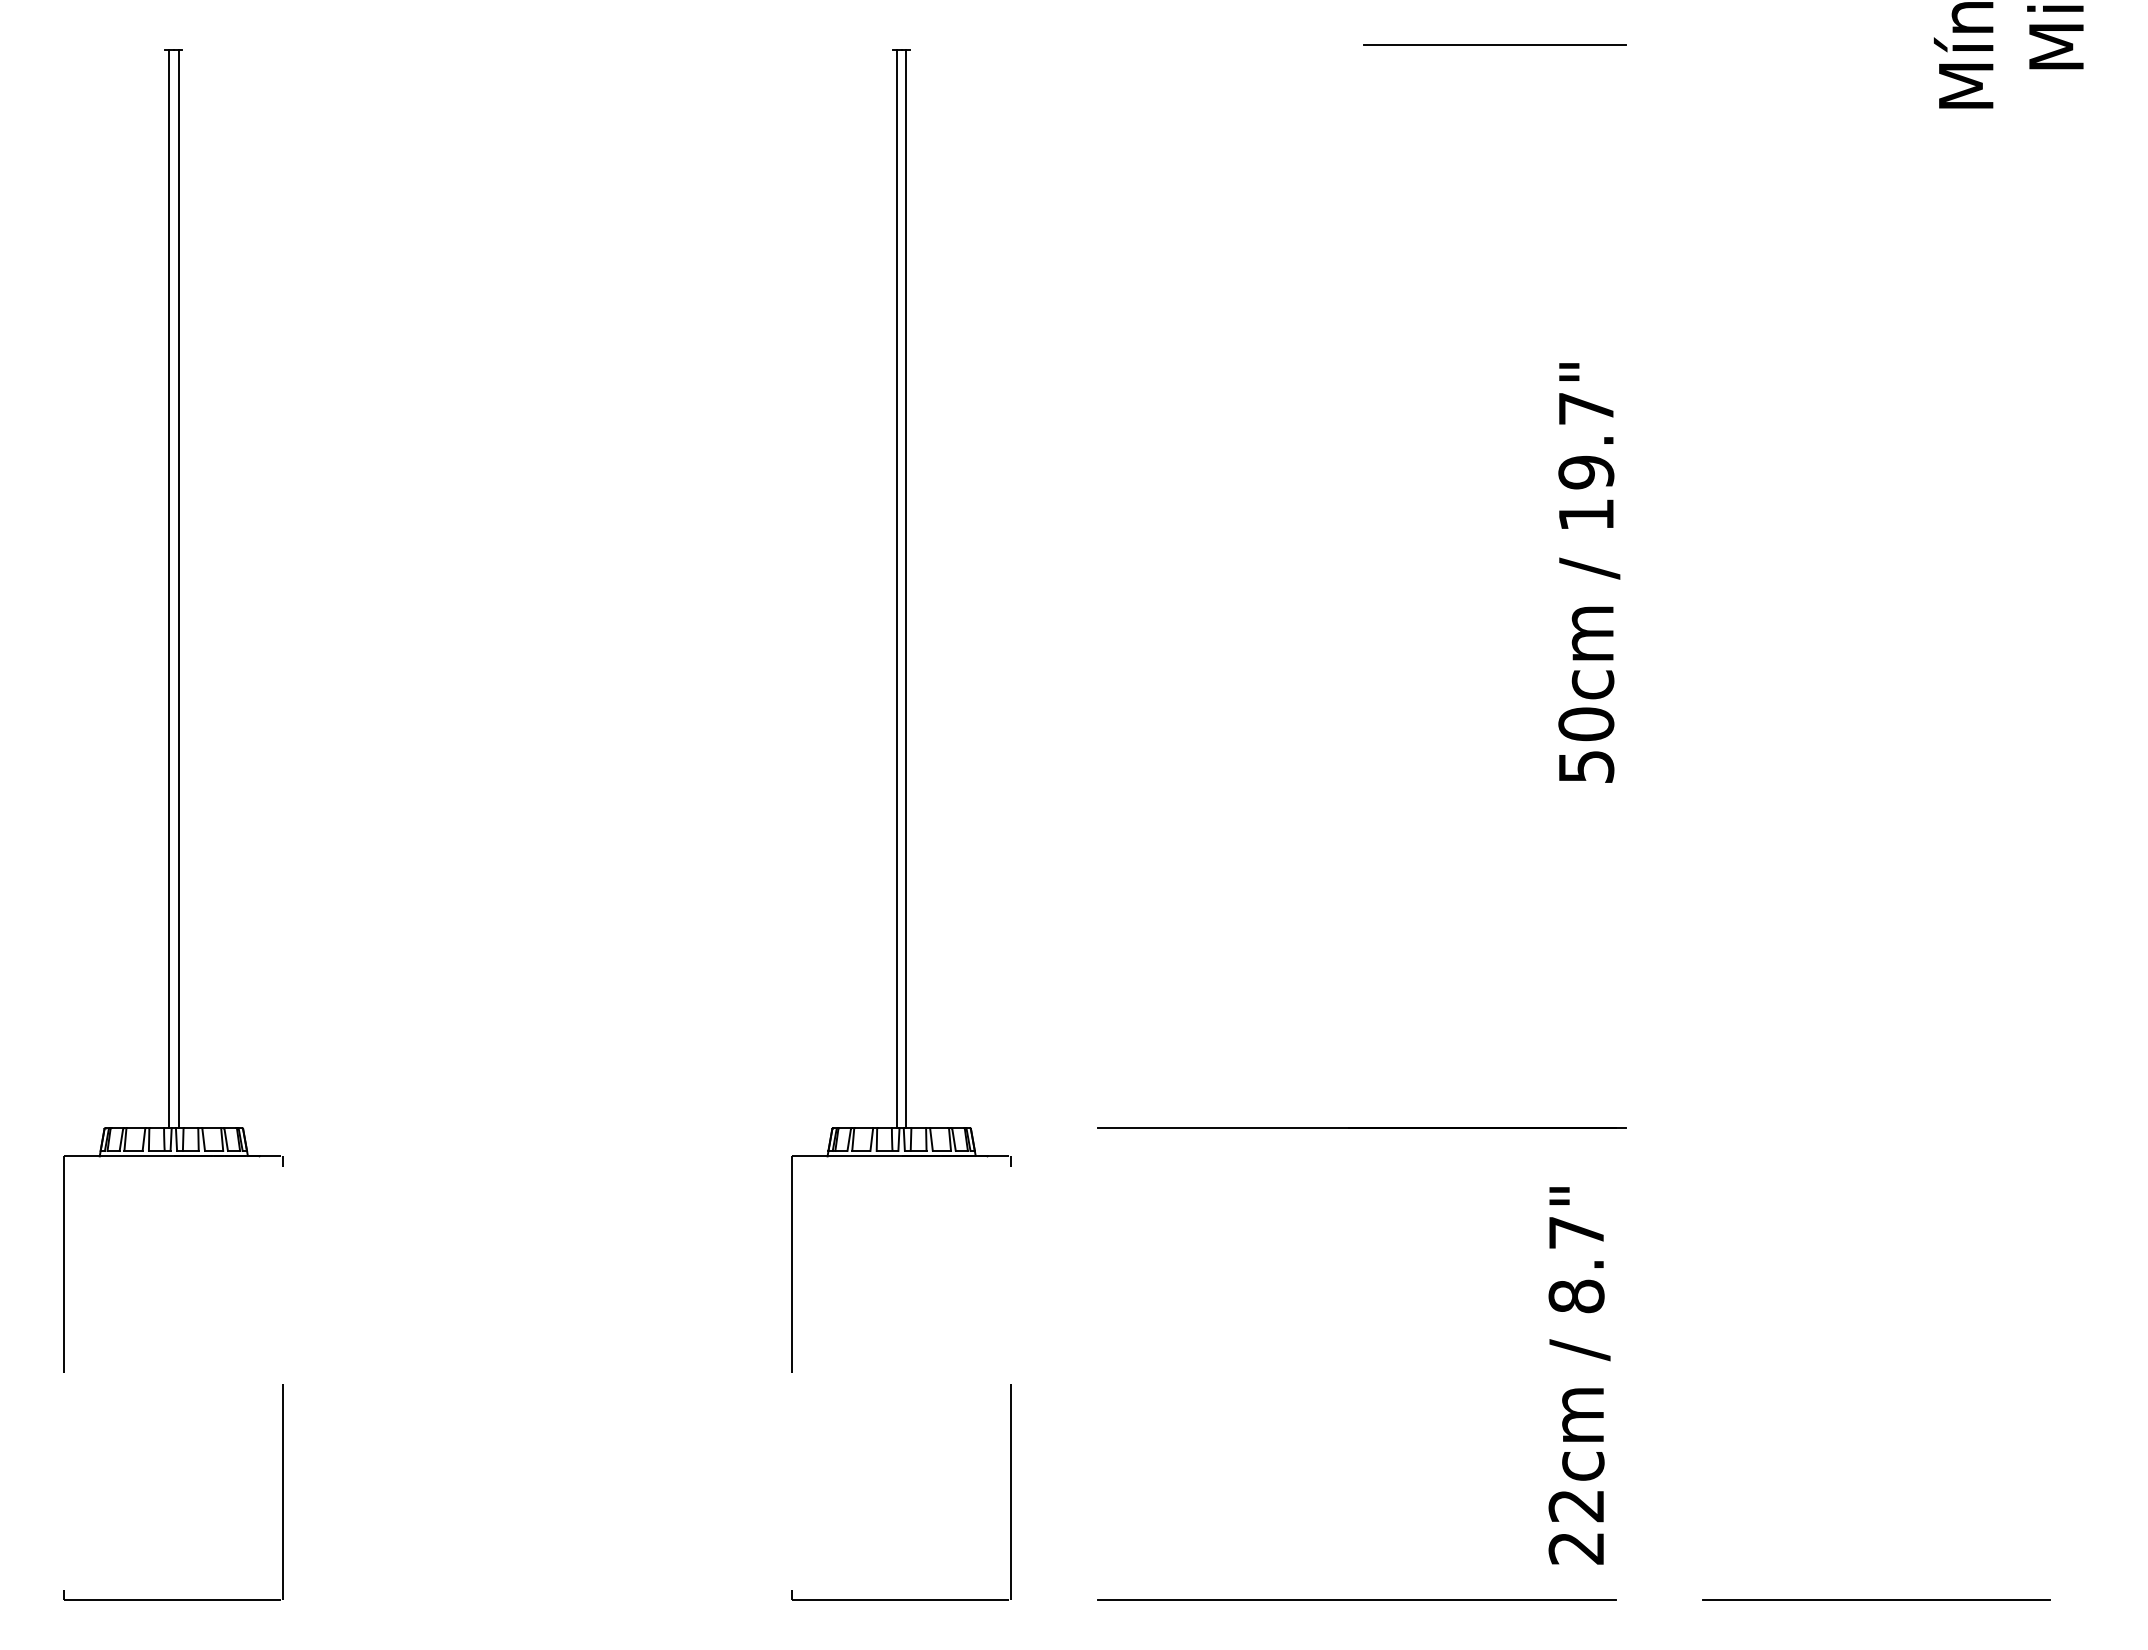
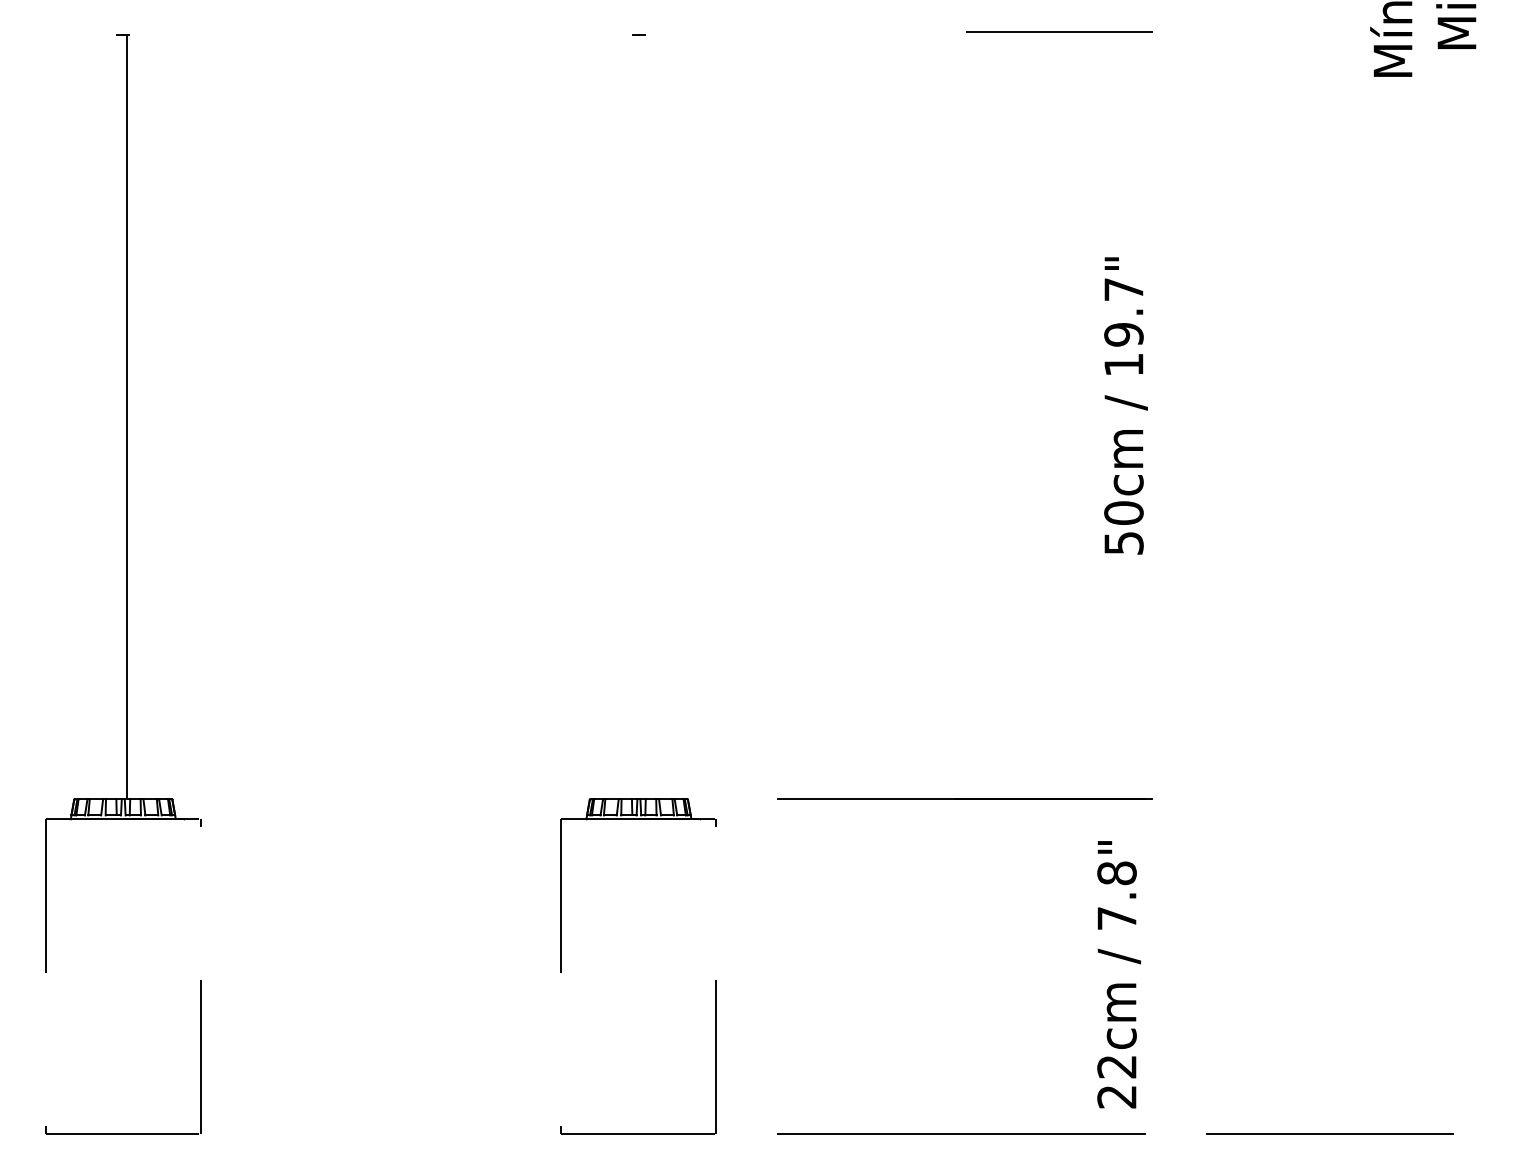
line: (169, 588) -> (120, 416), removed
line: (896, 588) -> (635, 416), removed
line: (906, 588) -> (642, 416), removed
text: (1576, 1264) -> (1116, 895), 8.7" -> 7.8"

